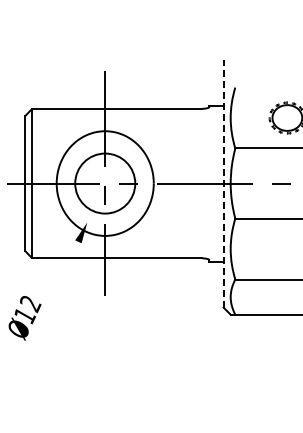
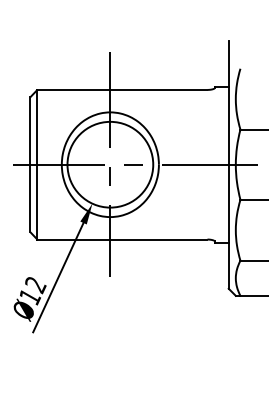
circle: (105, 183) -> (110, 164), size x1.43
line: (223, 183) -> (228, 164), dashed -> solid
line: (53, 296) -> (58, 277), added

